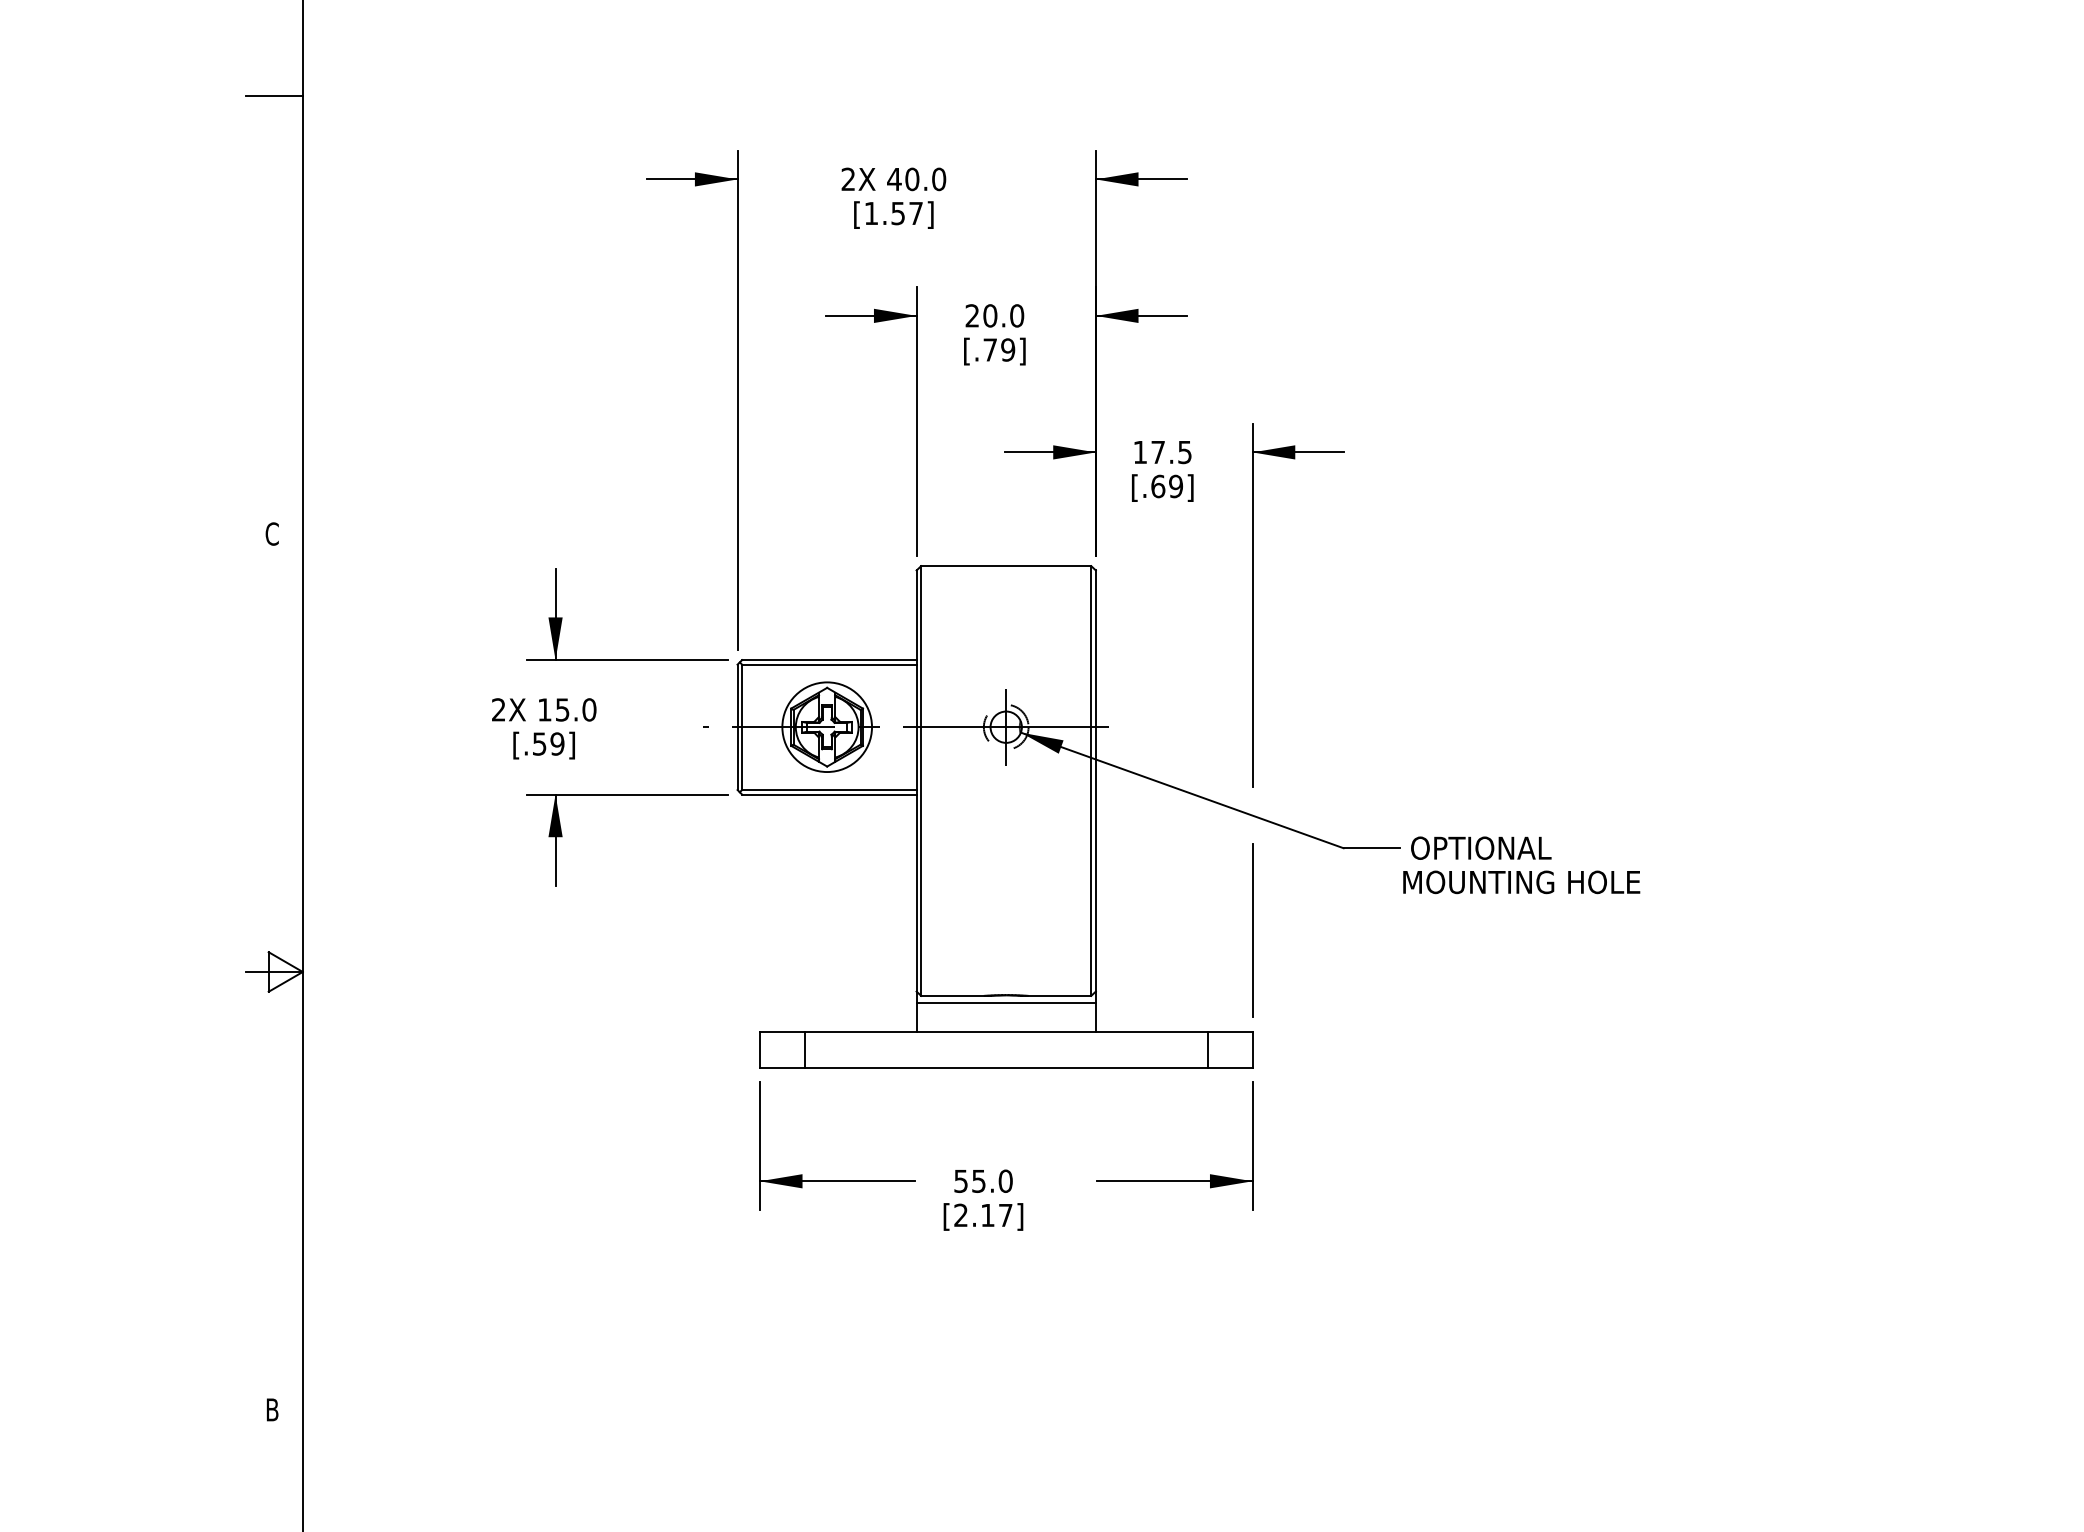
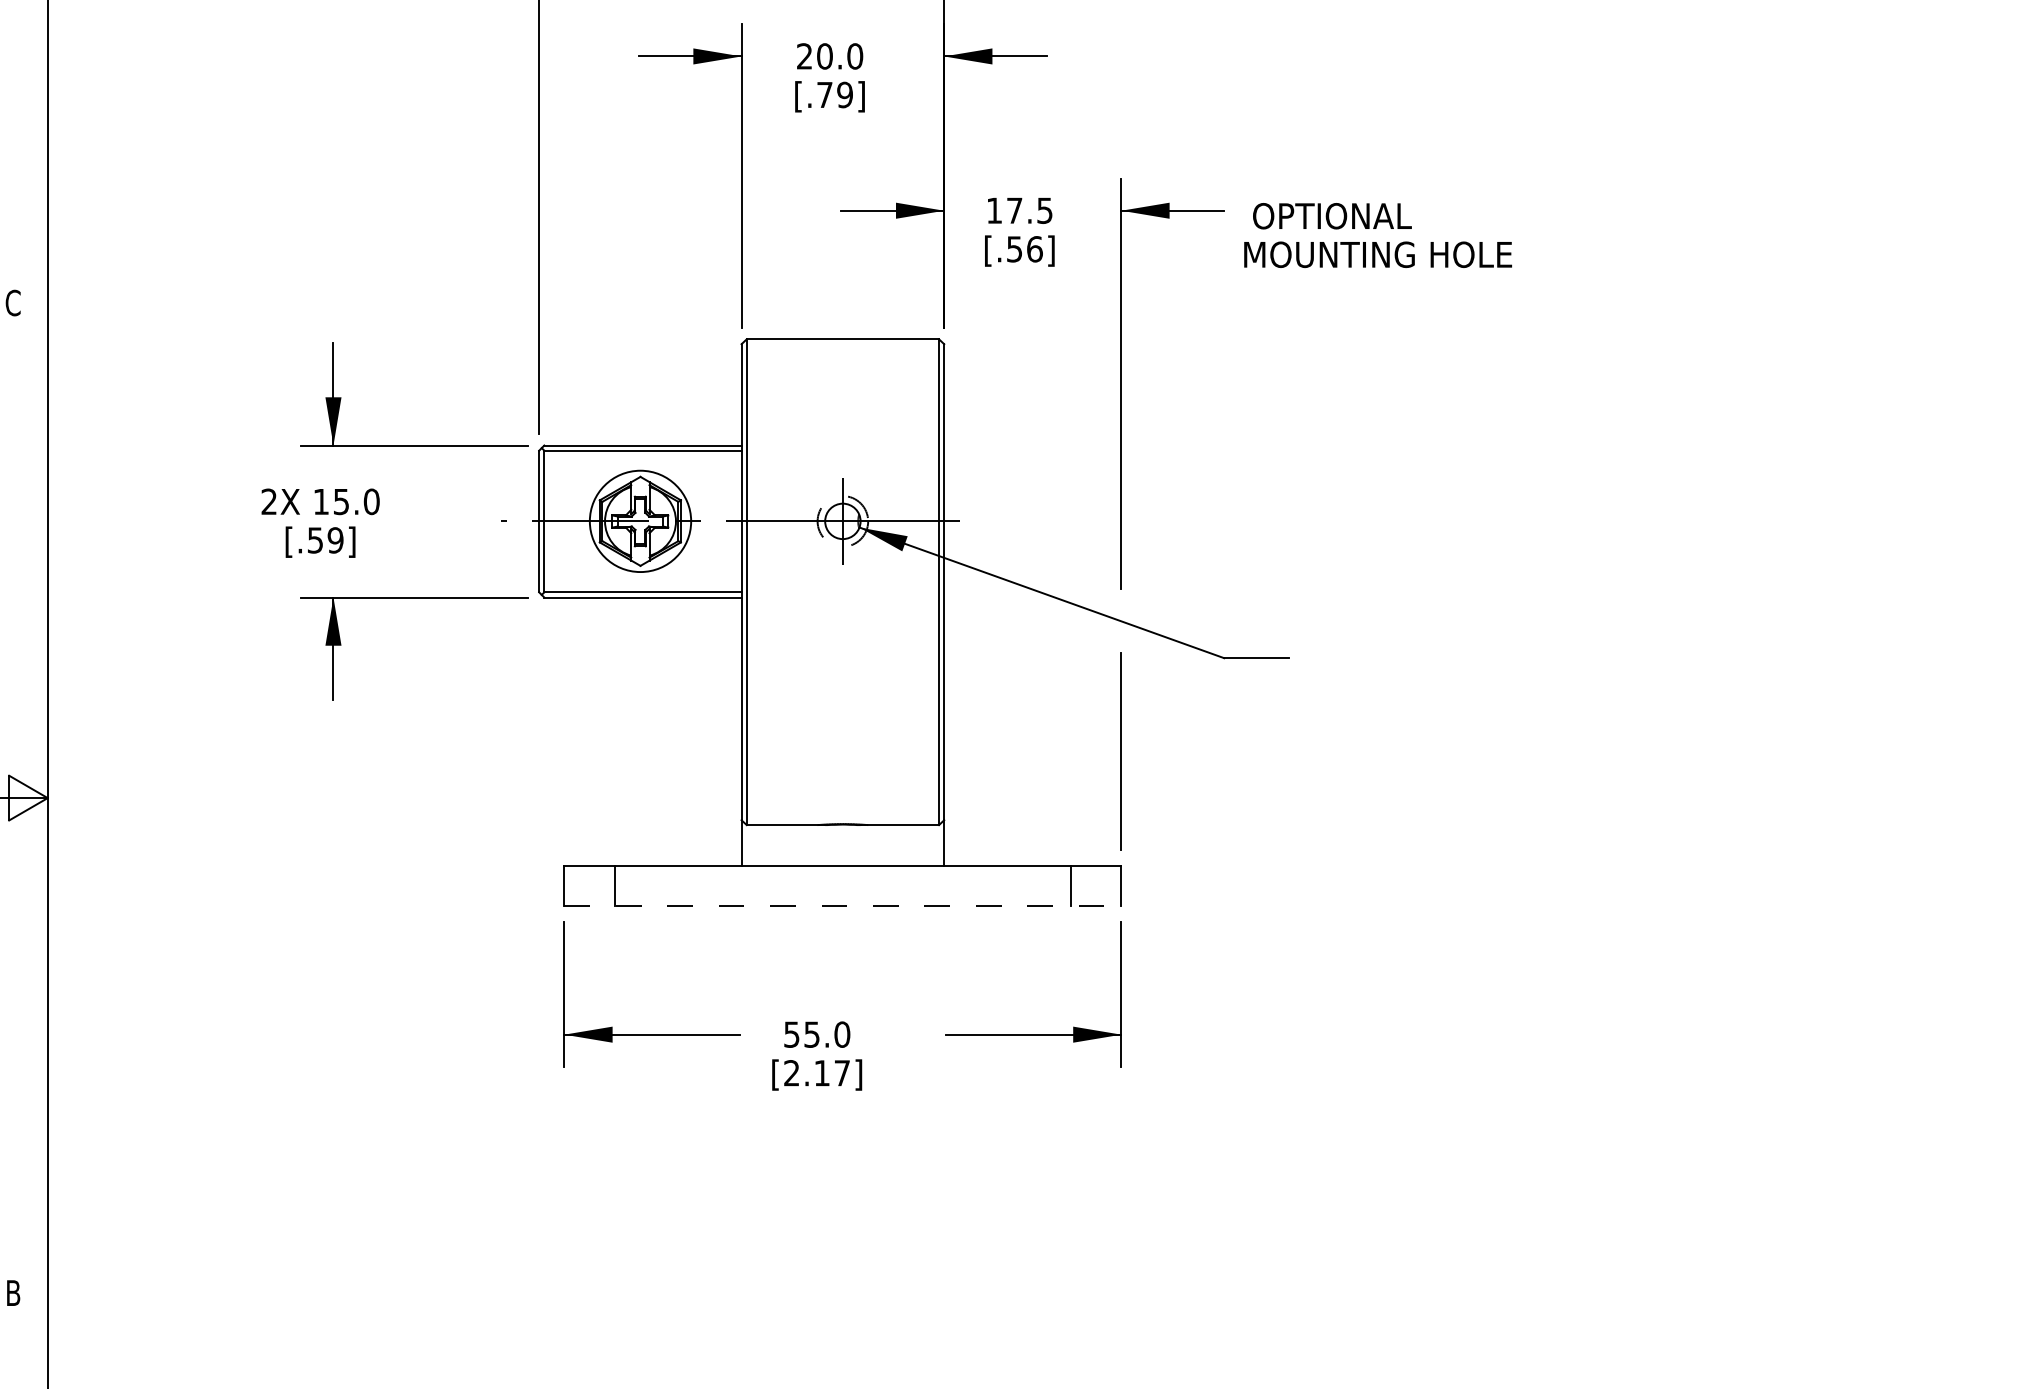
text: (1167, 486) -> (1025, 249), [.69] -> [.56]
text: (1521, 865) -> (1377, 235), moved
line: (1005, 1003) -> (842, 833), removed
line: (1006, 1067) -> (843, 906), solid -> dashed

